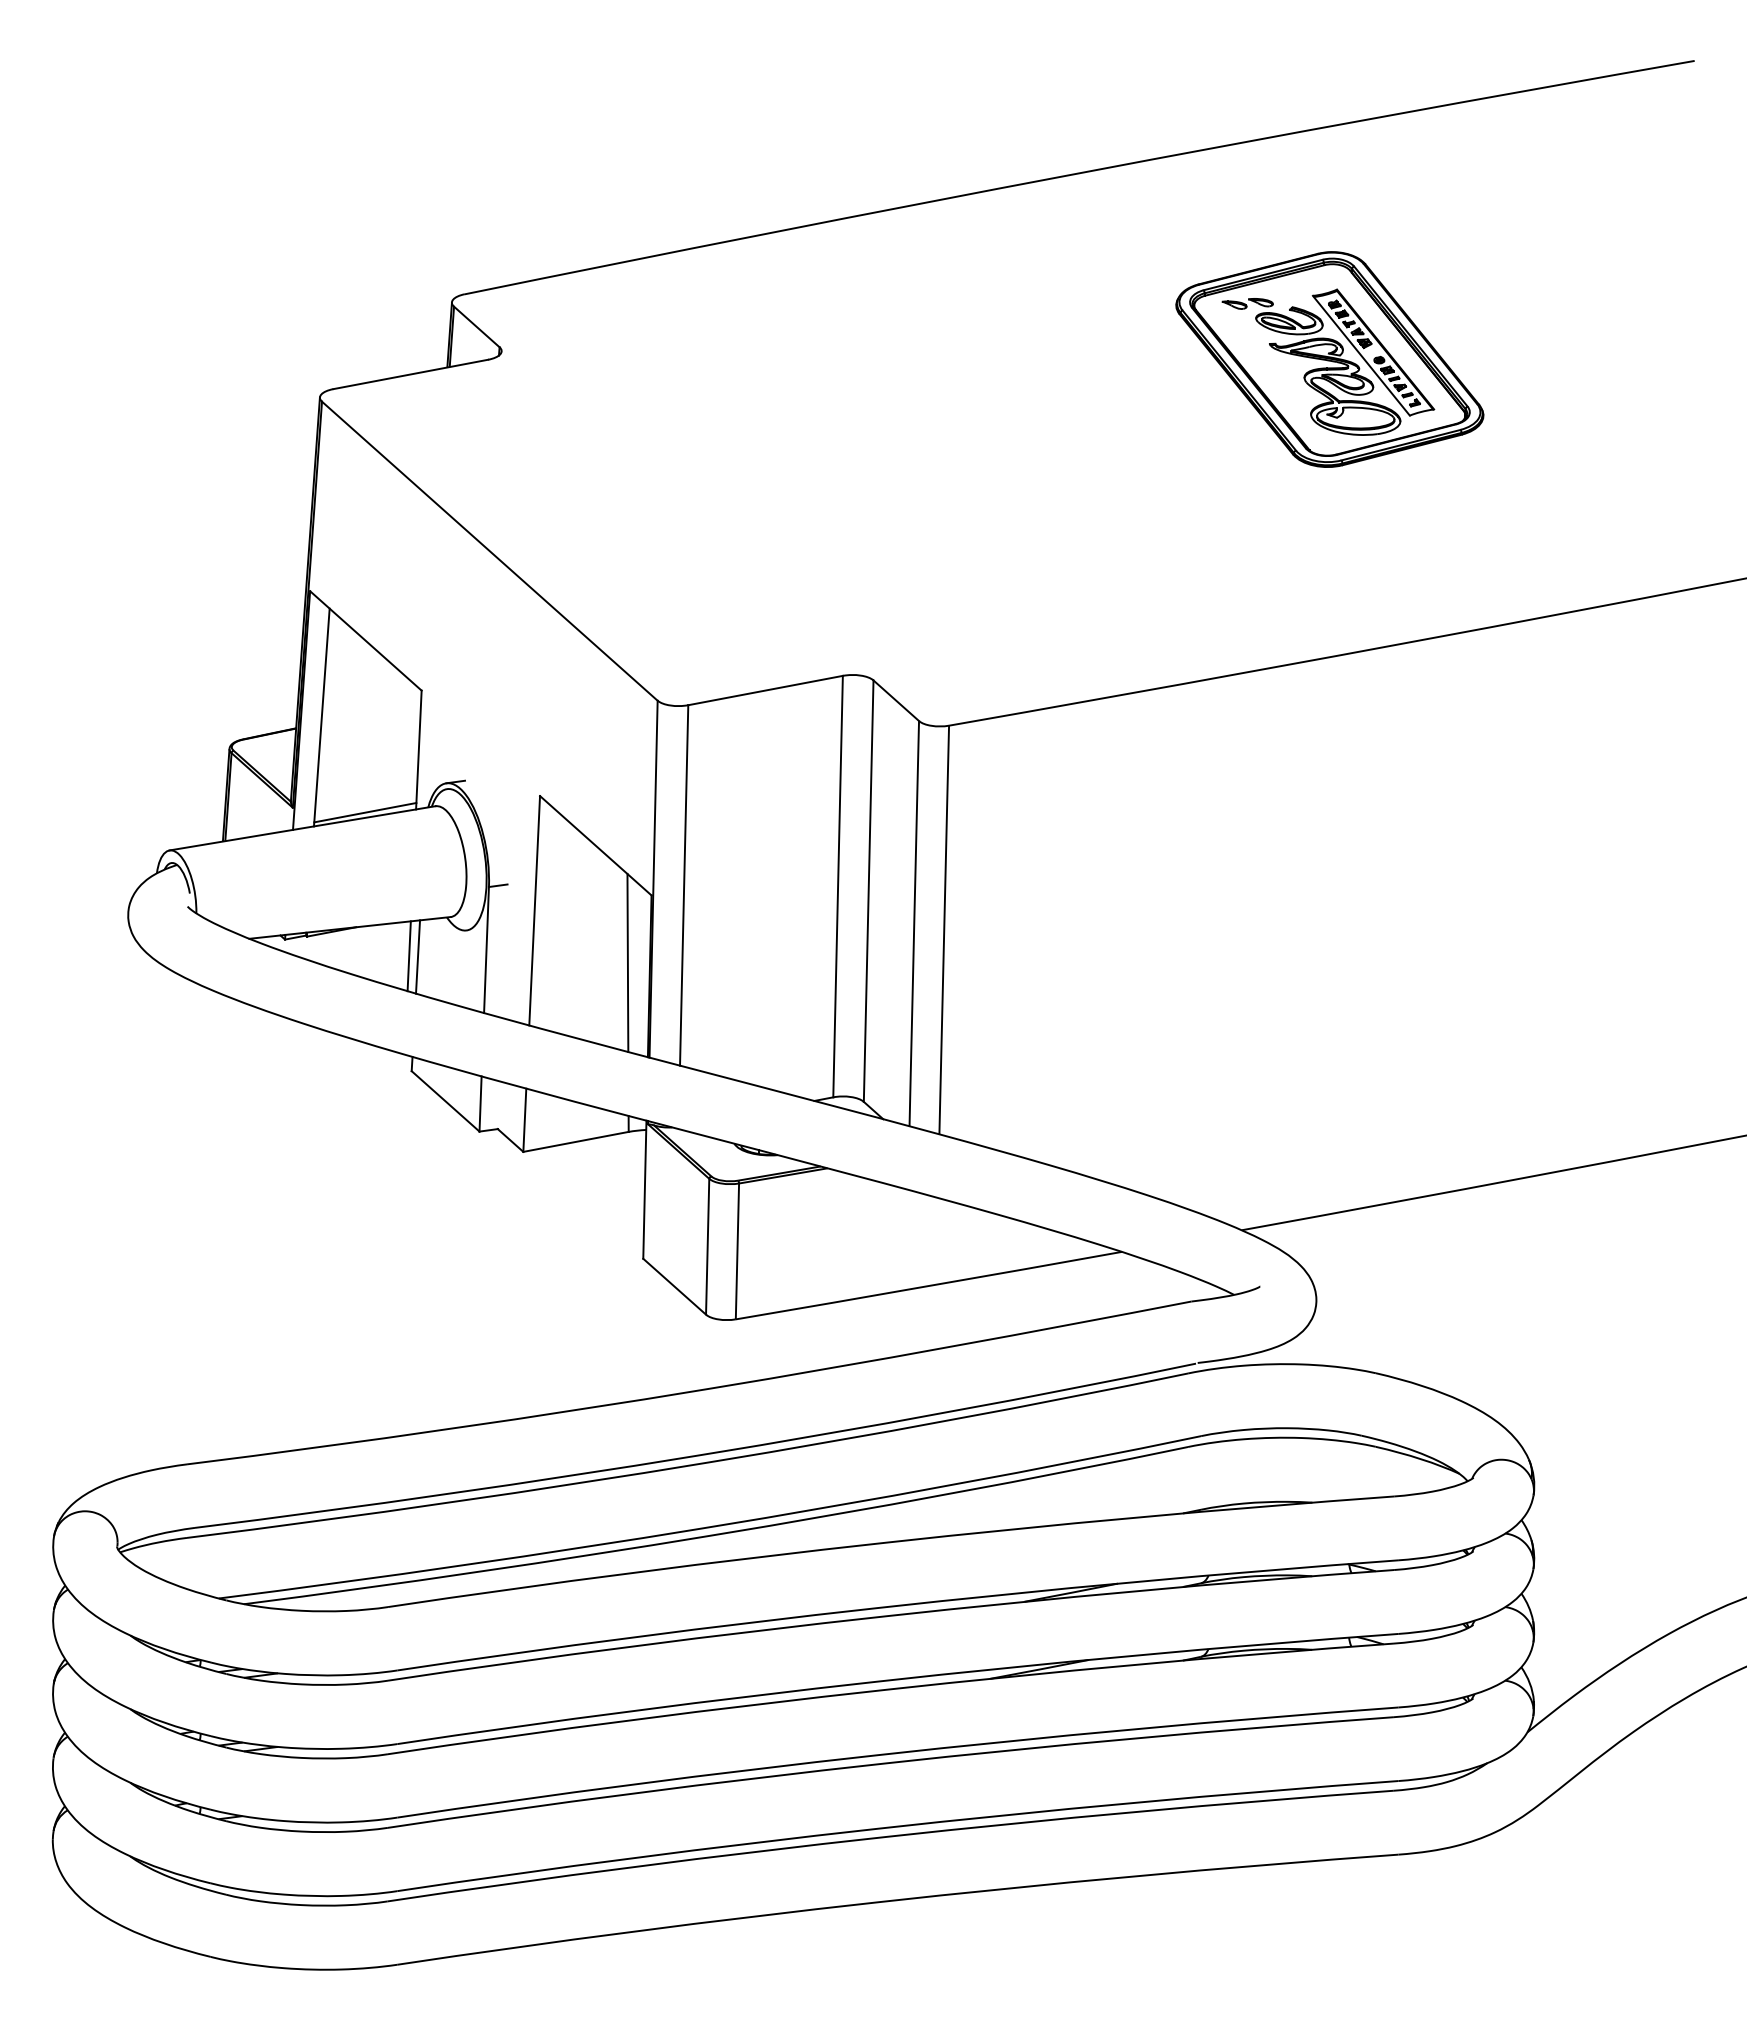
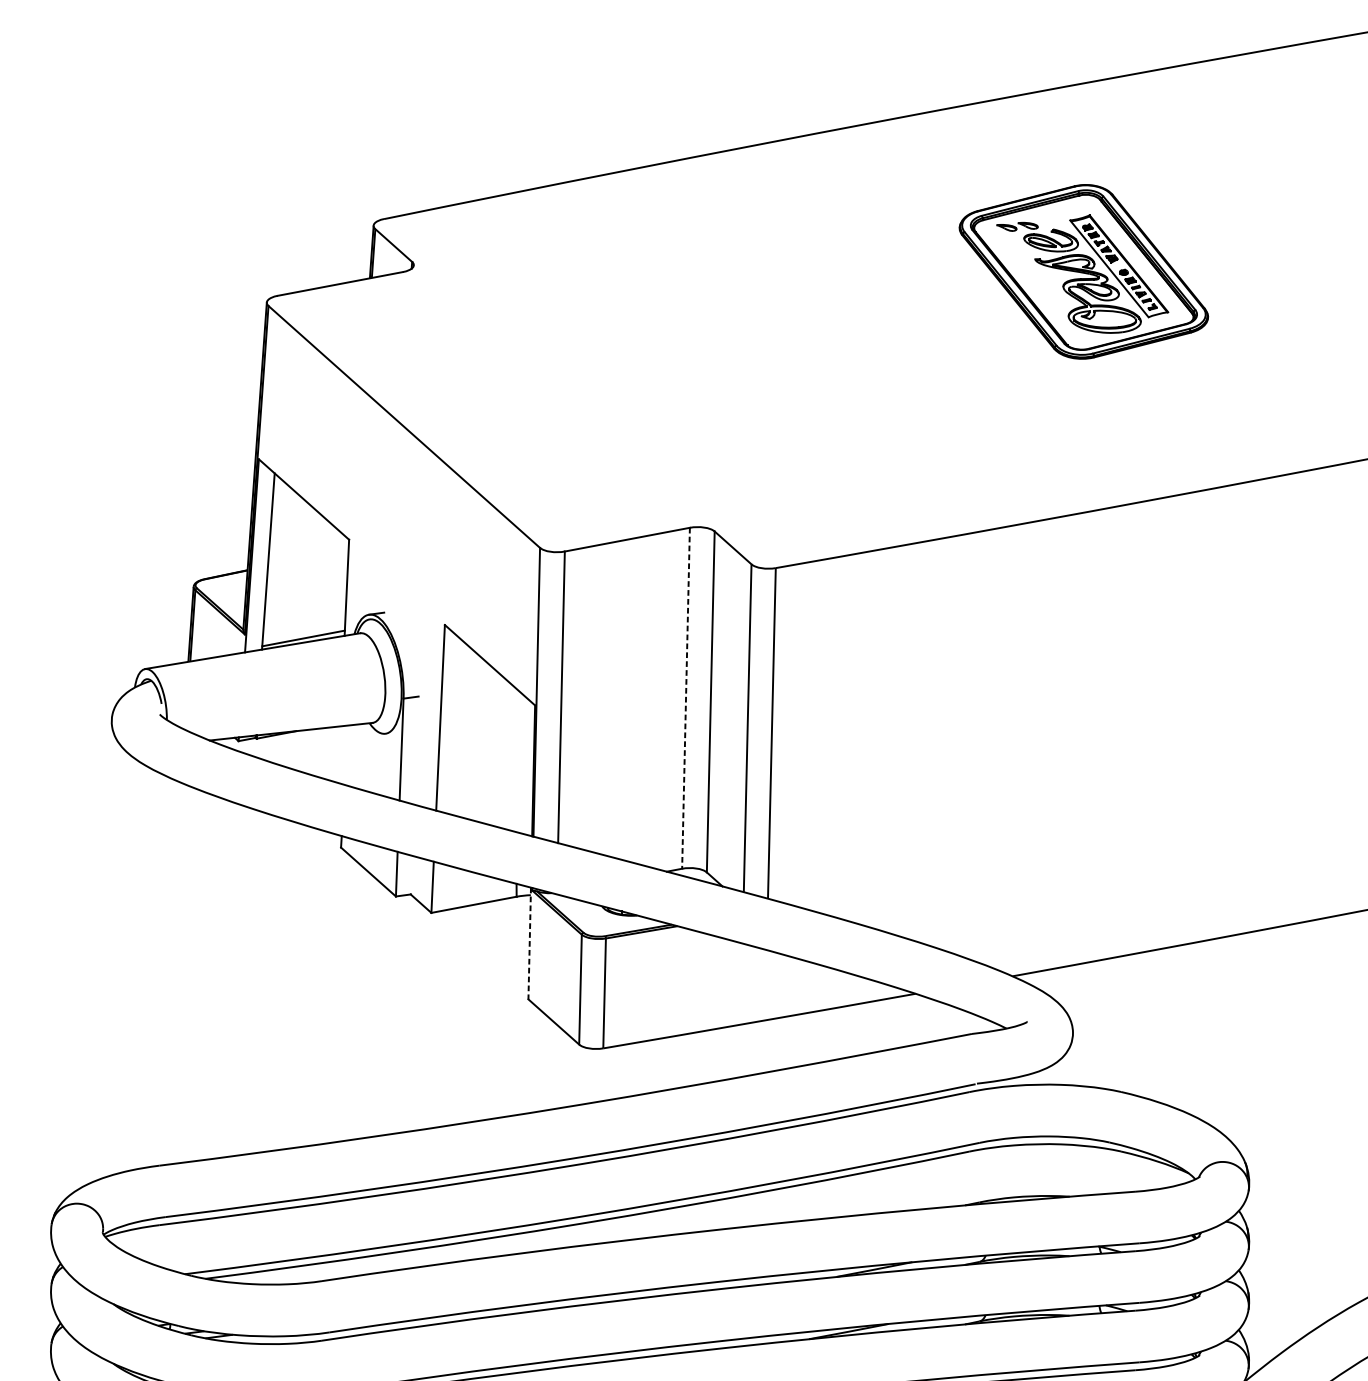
line: (838, 886) -> (686, 698), solid -> dashed
line: (408, 956) -> (338, 754), removed
line: (418, 956) -> (346, 754), removed
line: (627, 962) -> (515, 759), removed
line: (644, 1190) -> (529, 944), solid -> dashed

